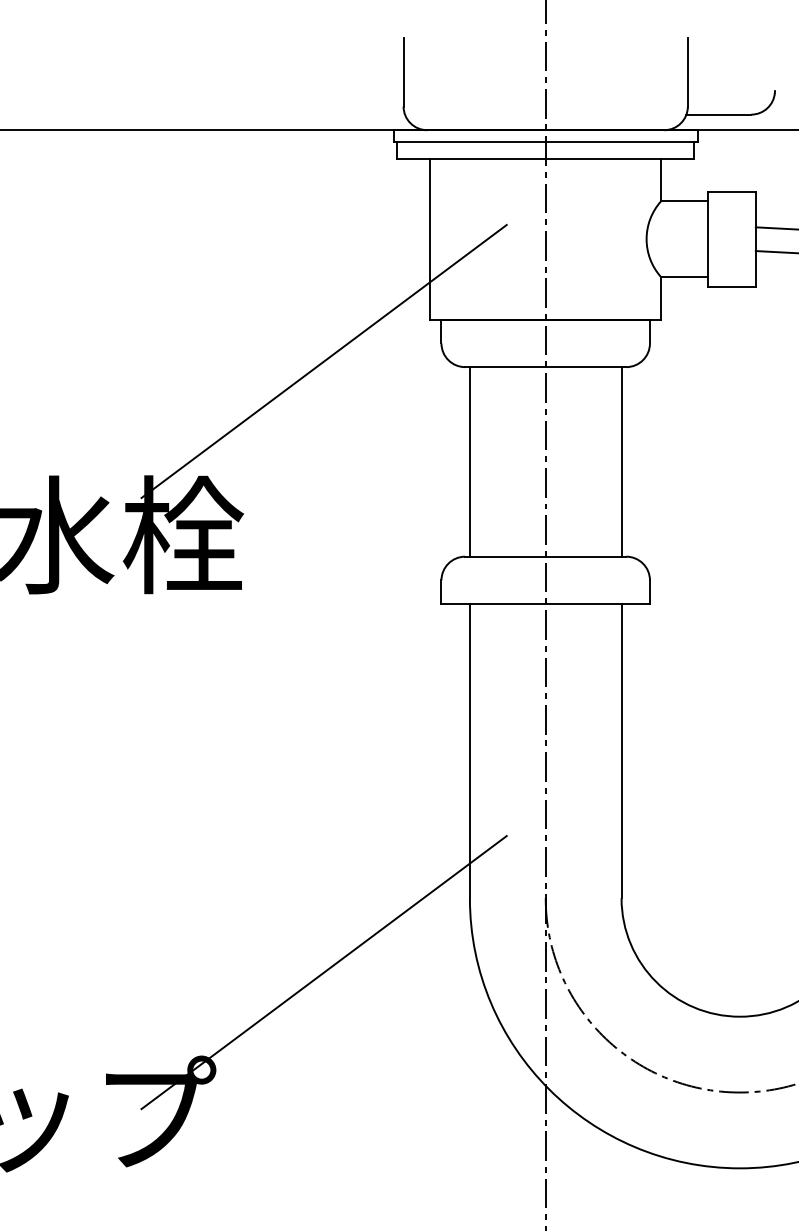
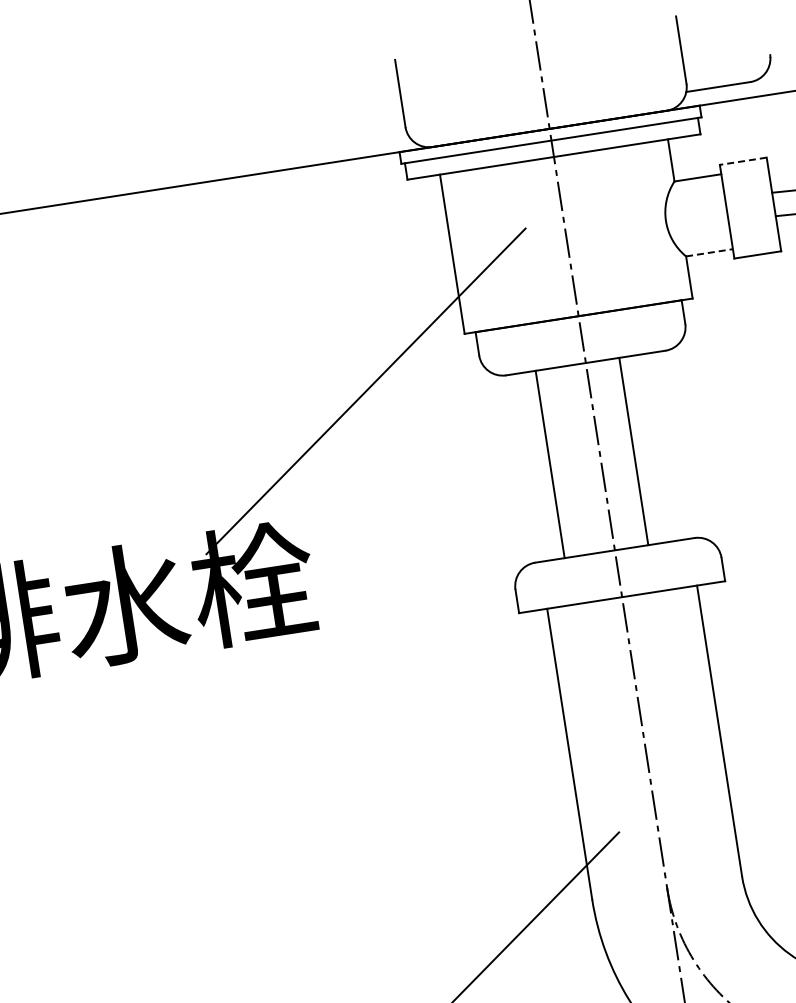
line: (732, 191) -> (743, 160), solid -> dashed
line: (684, 277) -> (709, 253), solid -> dashed
line: (469, 461) -> (549, 464), moved
line: (621, 461) -> (633, 451), moved

